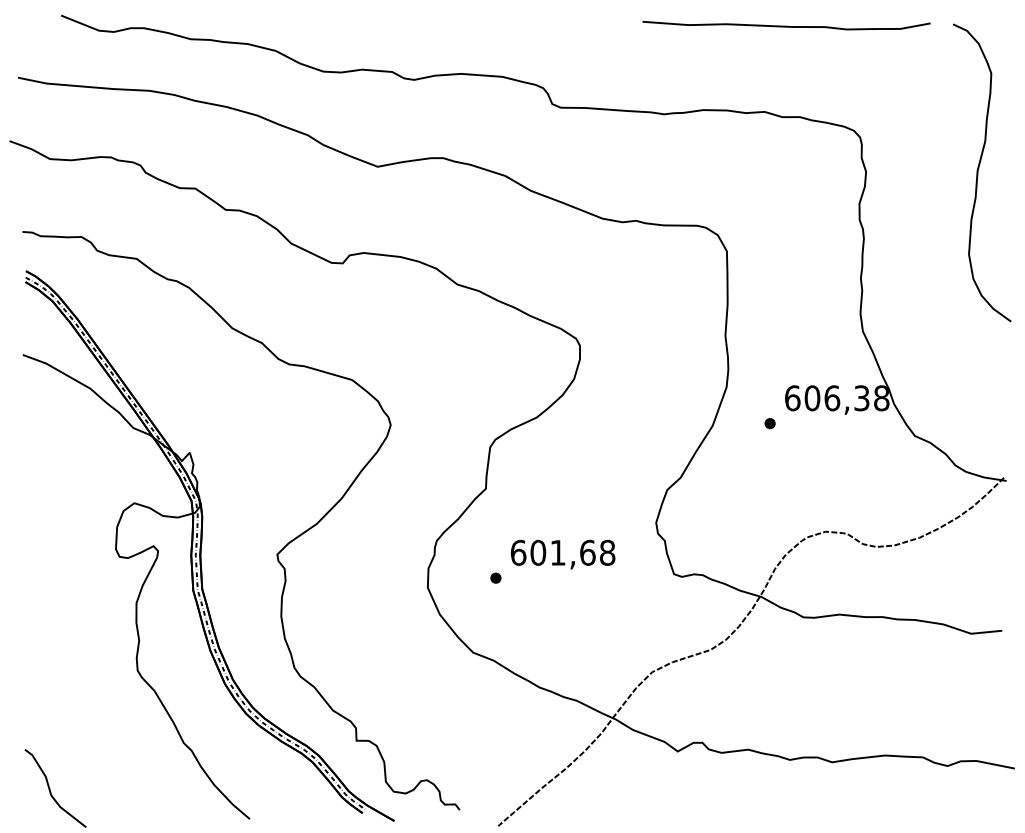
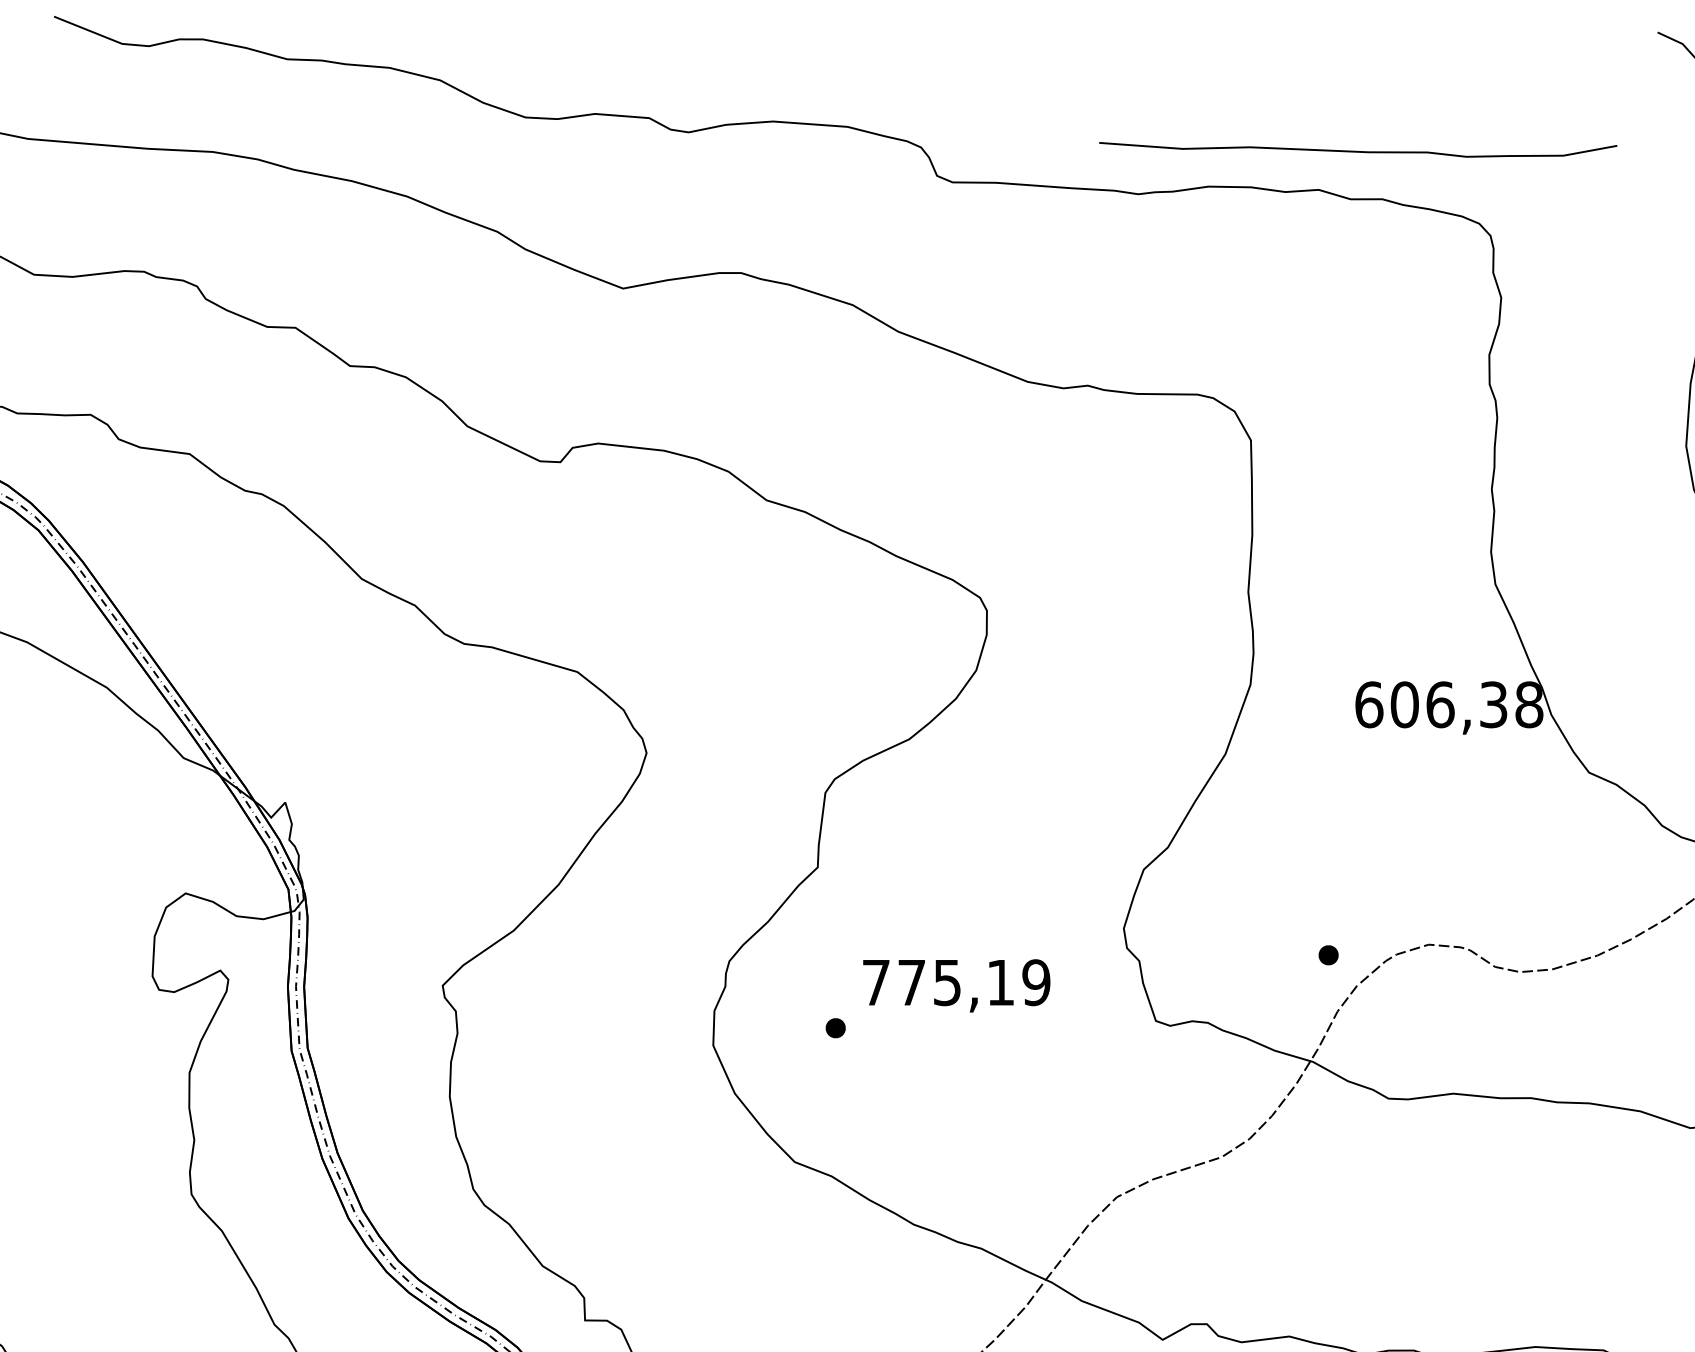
curve: (786, 25) -> (1358, 149), moved
part: (769, 423) -> (1327, 955), moved
text: (562, 552) -> (955, 982), 601,68 -> 775,19

